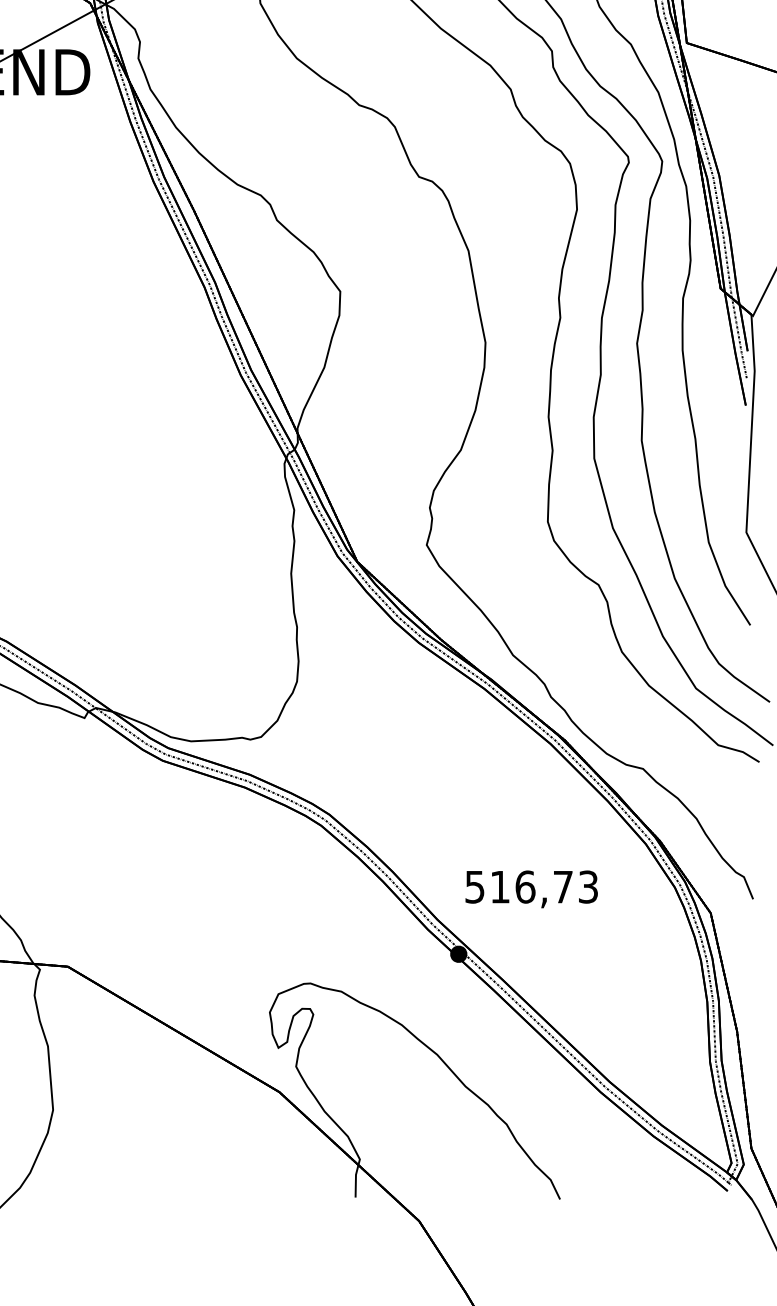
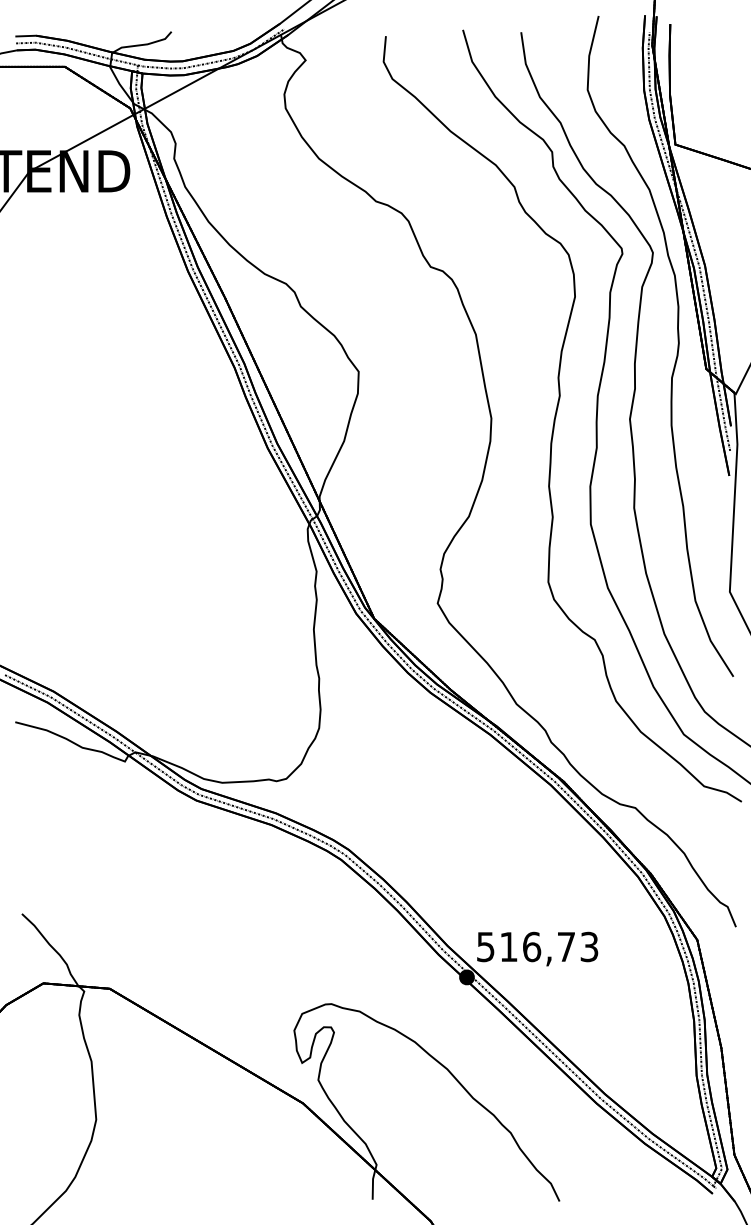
text: (531, 888) -> (537, 948), moved

